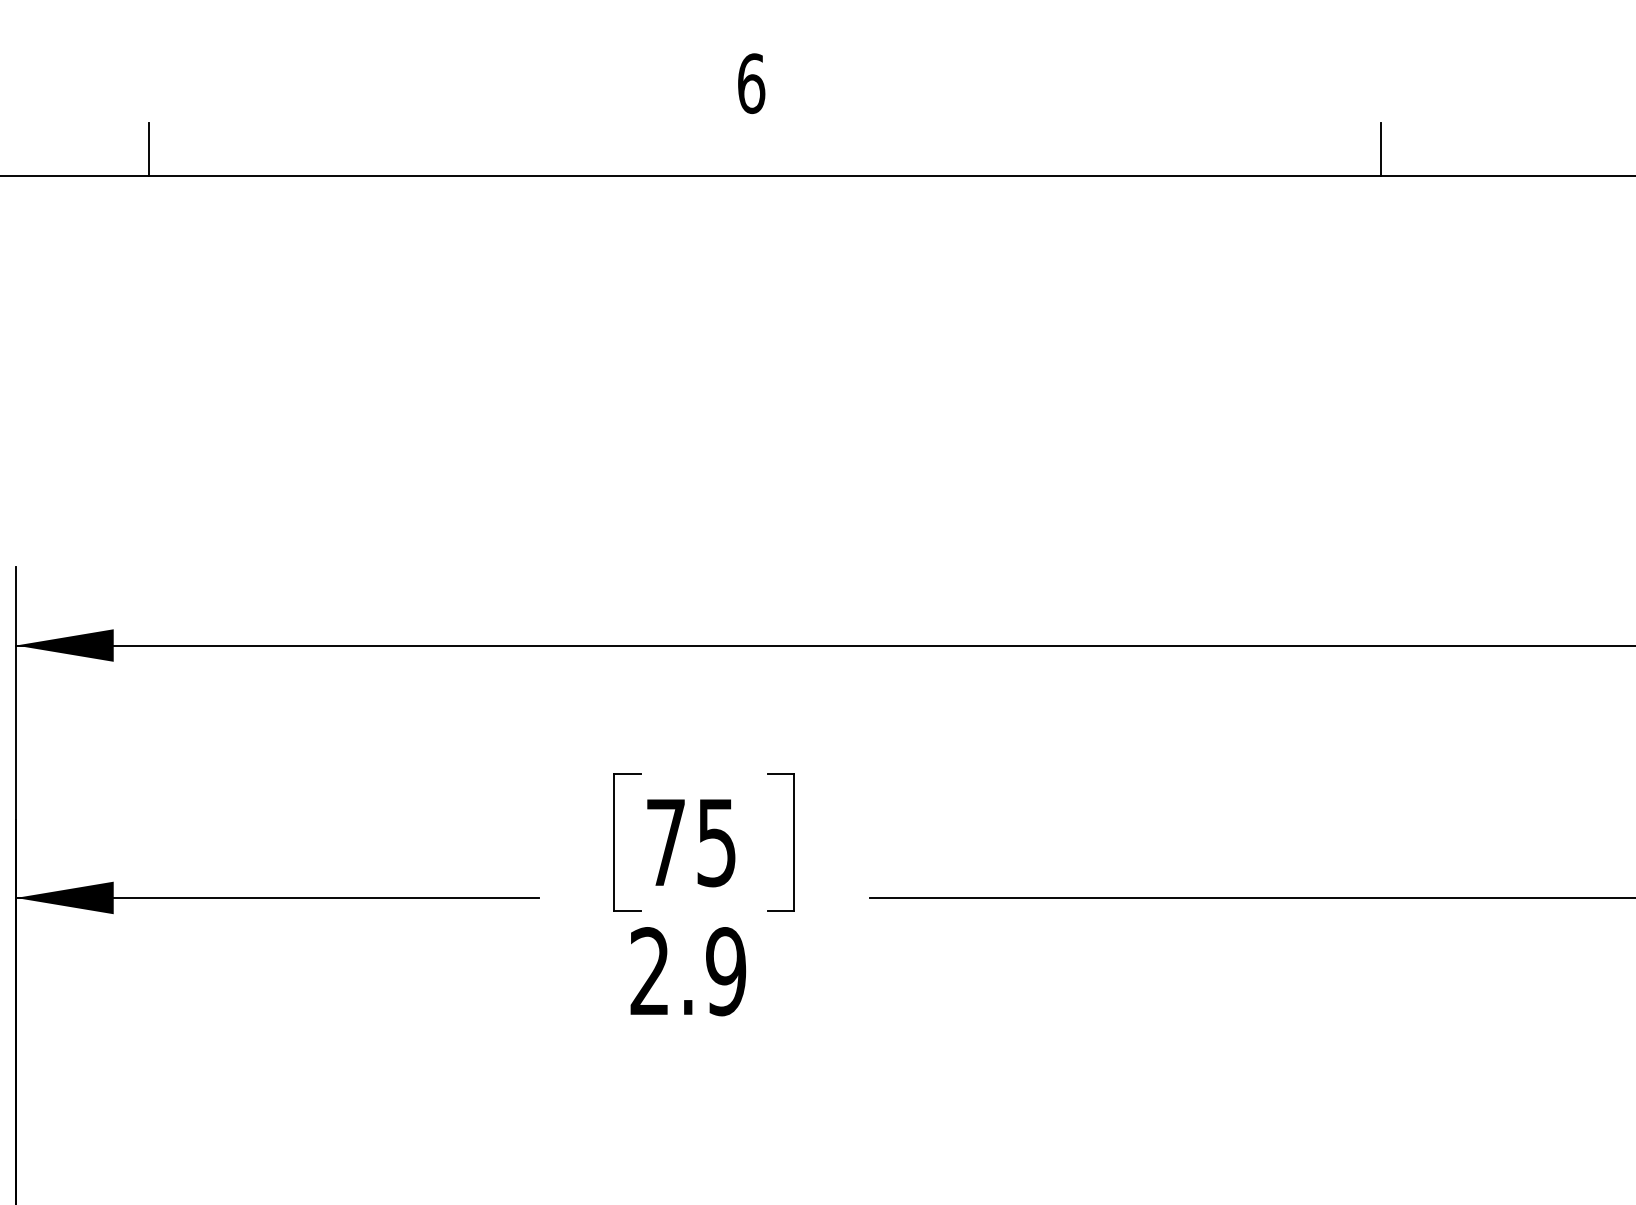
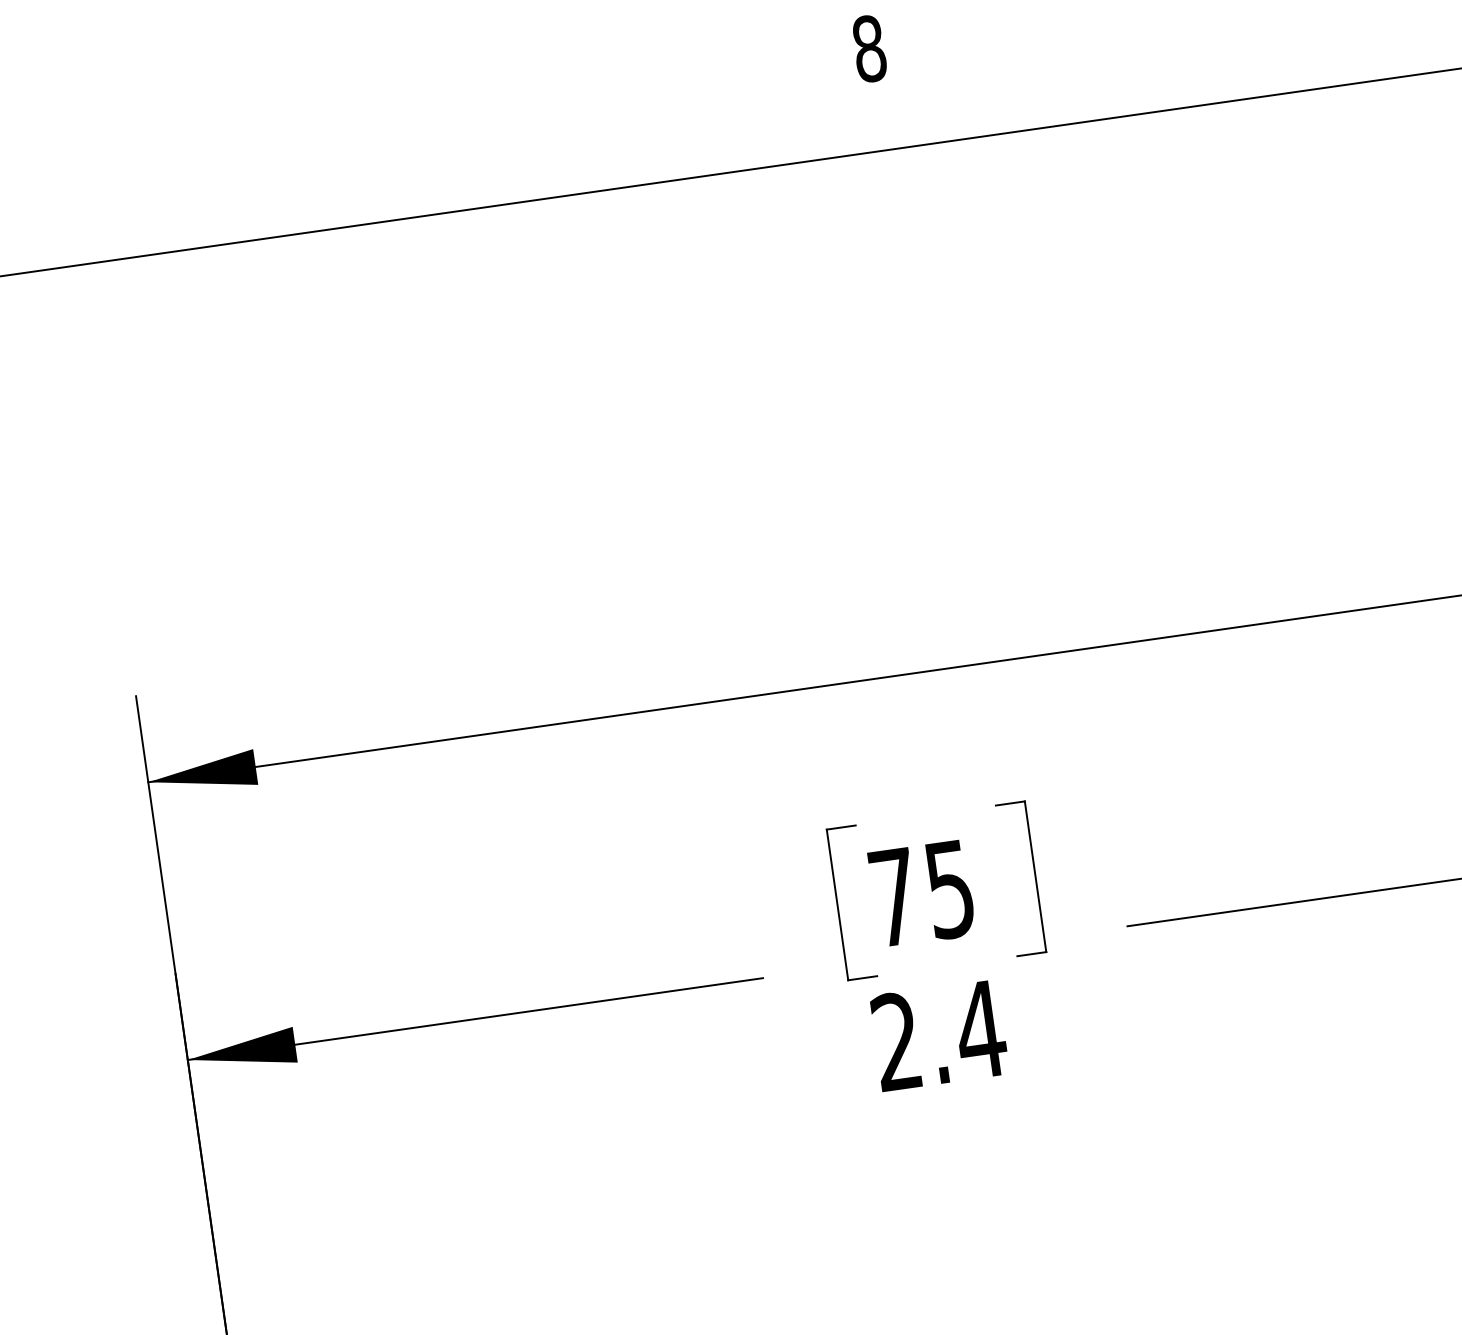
text: (751, 83) -> (869, 48), 6 -> 8
line: (148, 149) -> (216, 215), removed
text: (725, 971) -> (979, 1029), 2.9 -> 2.4

